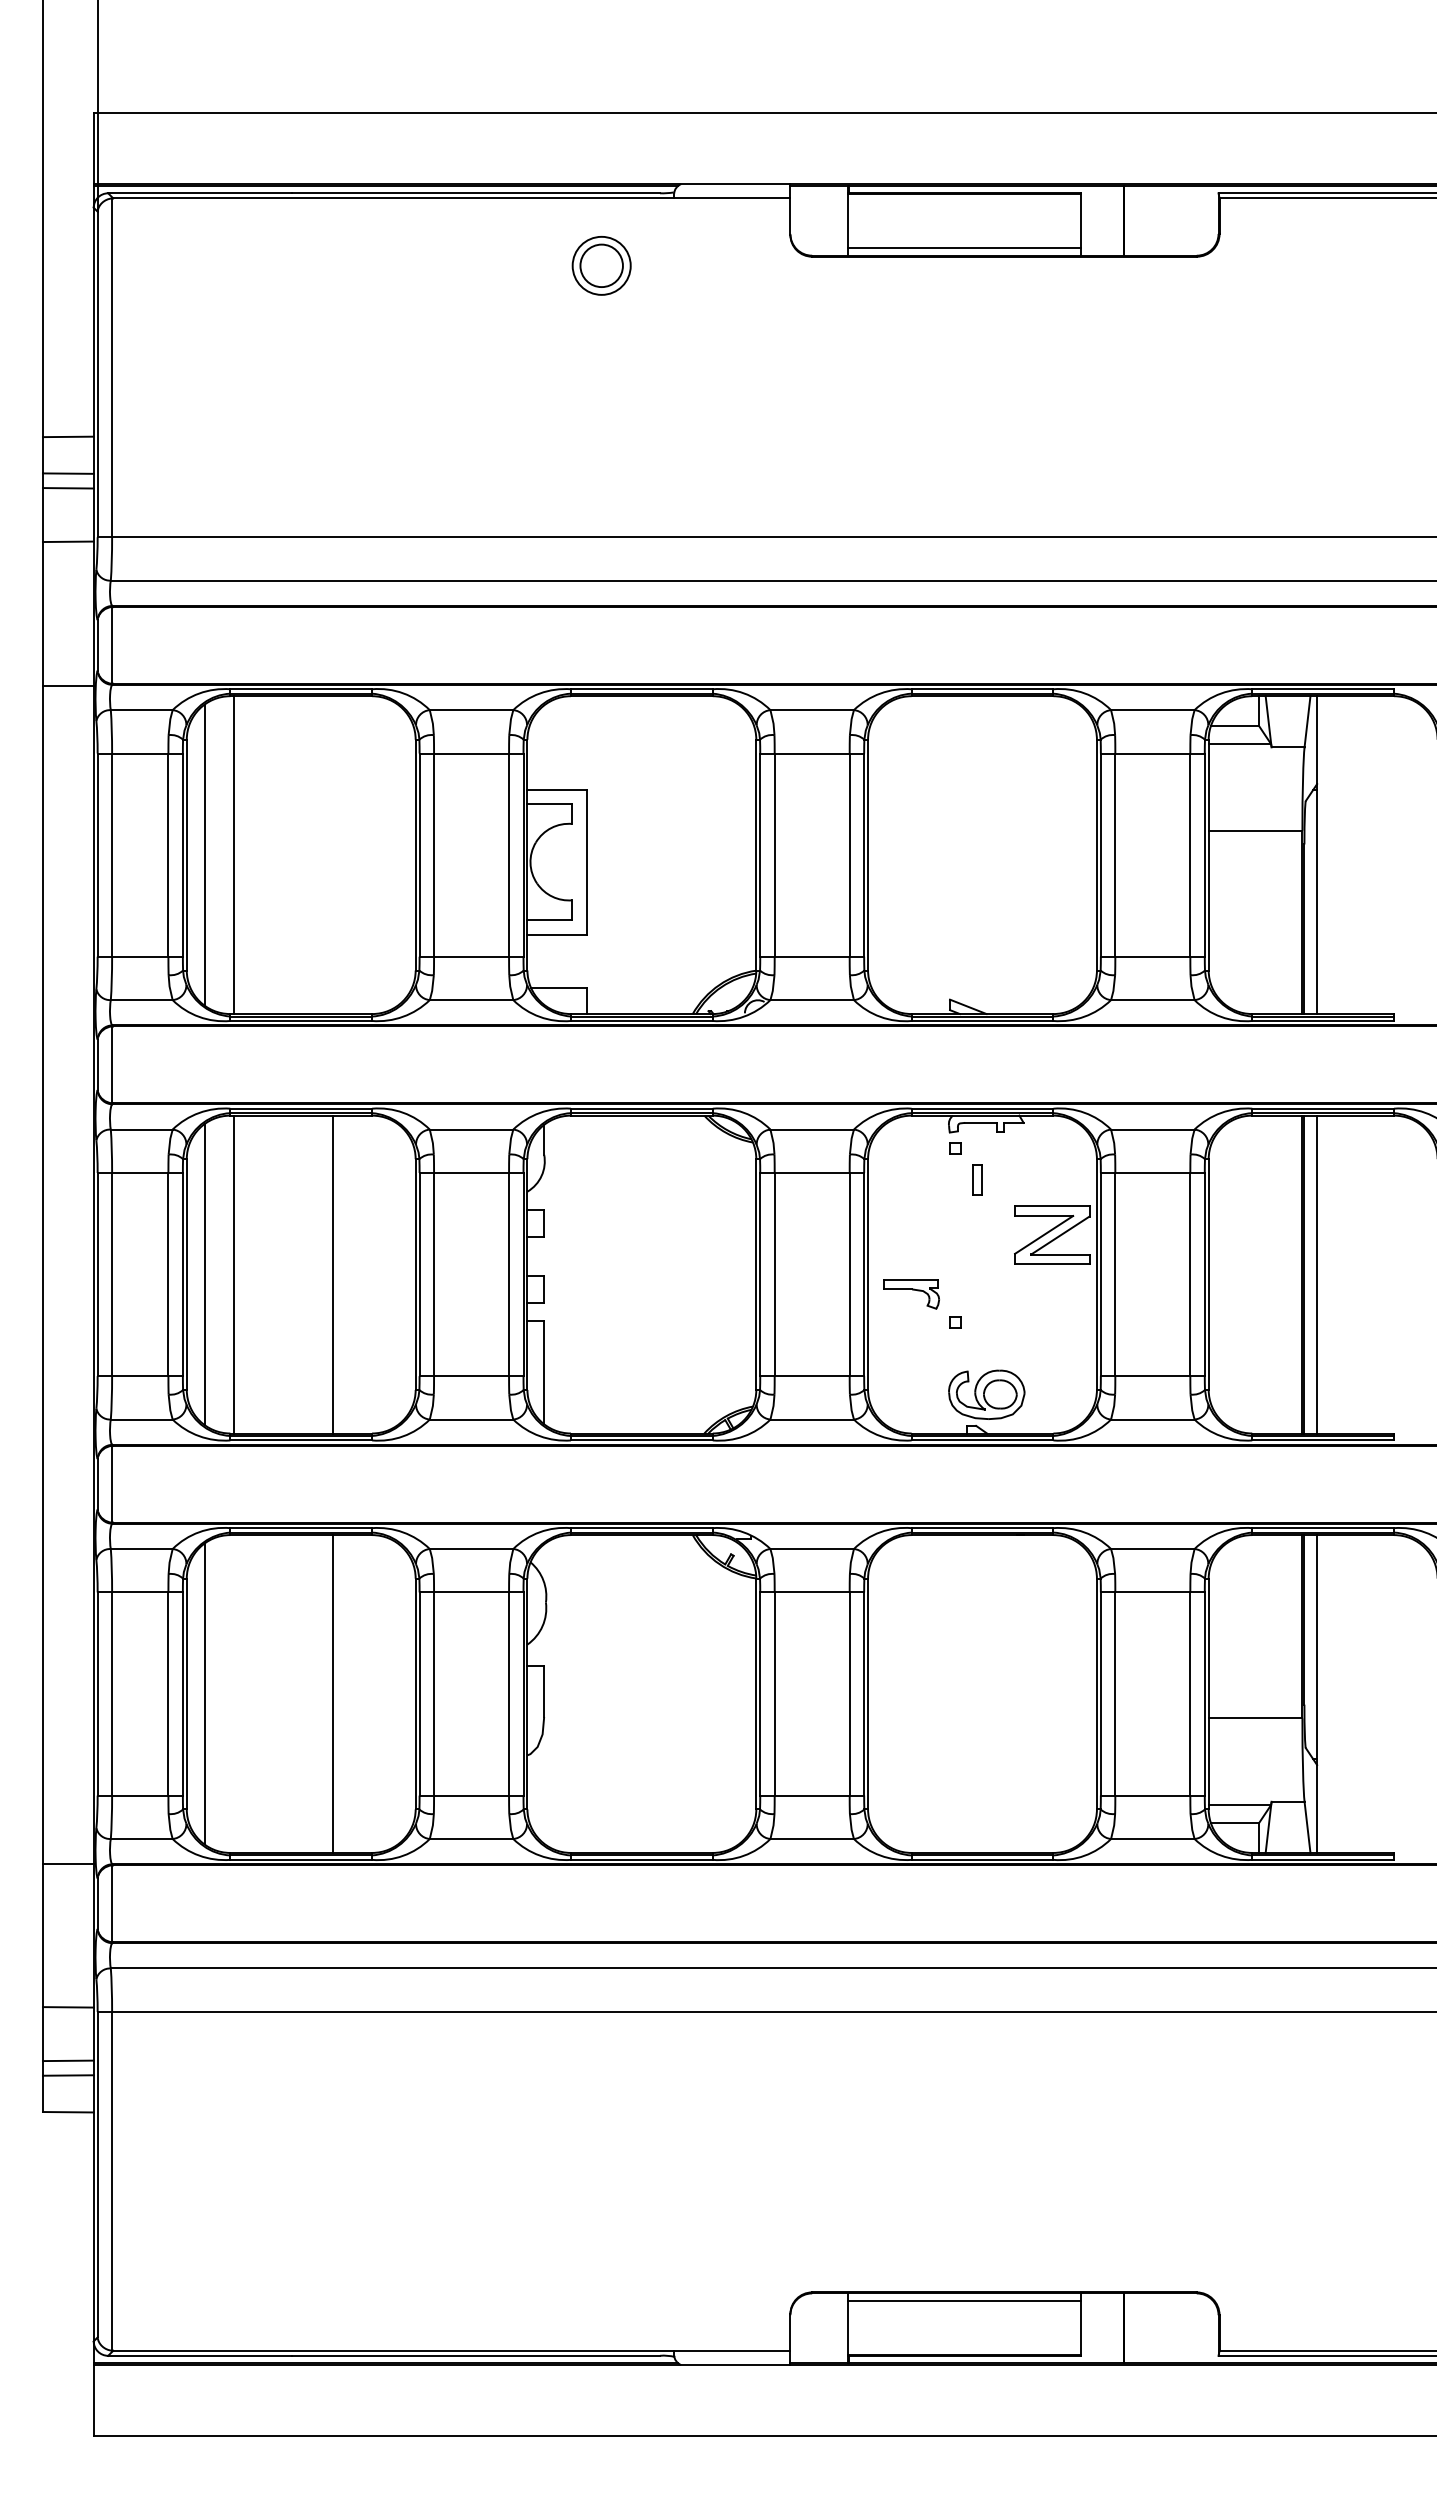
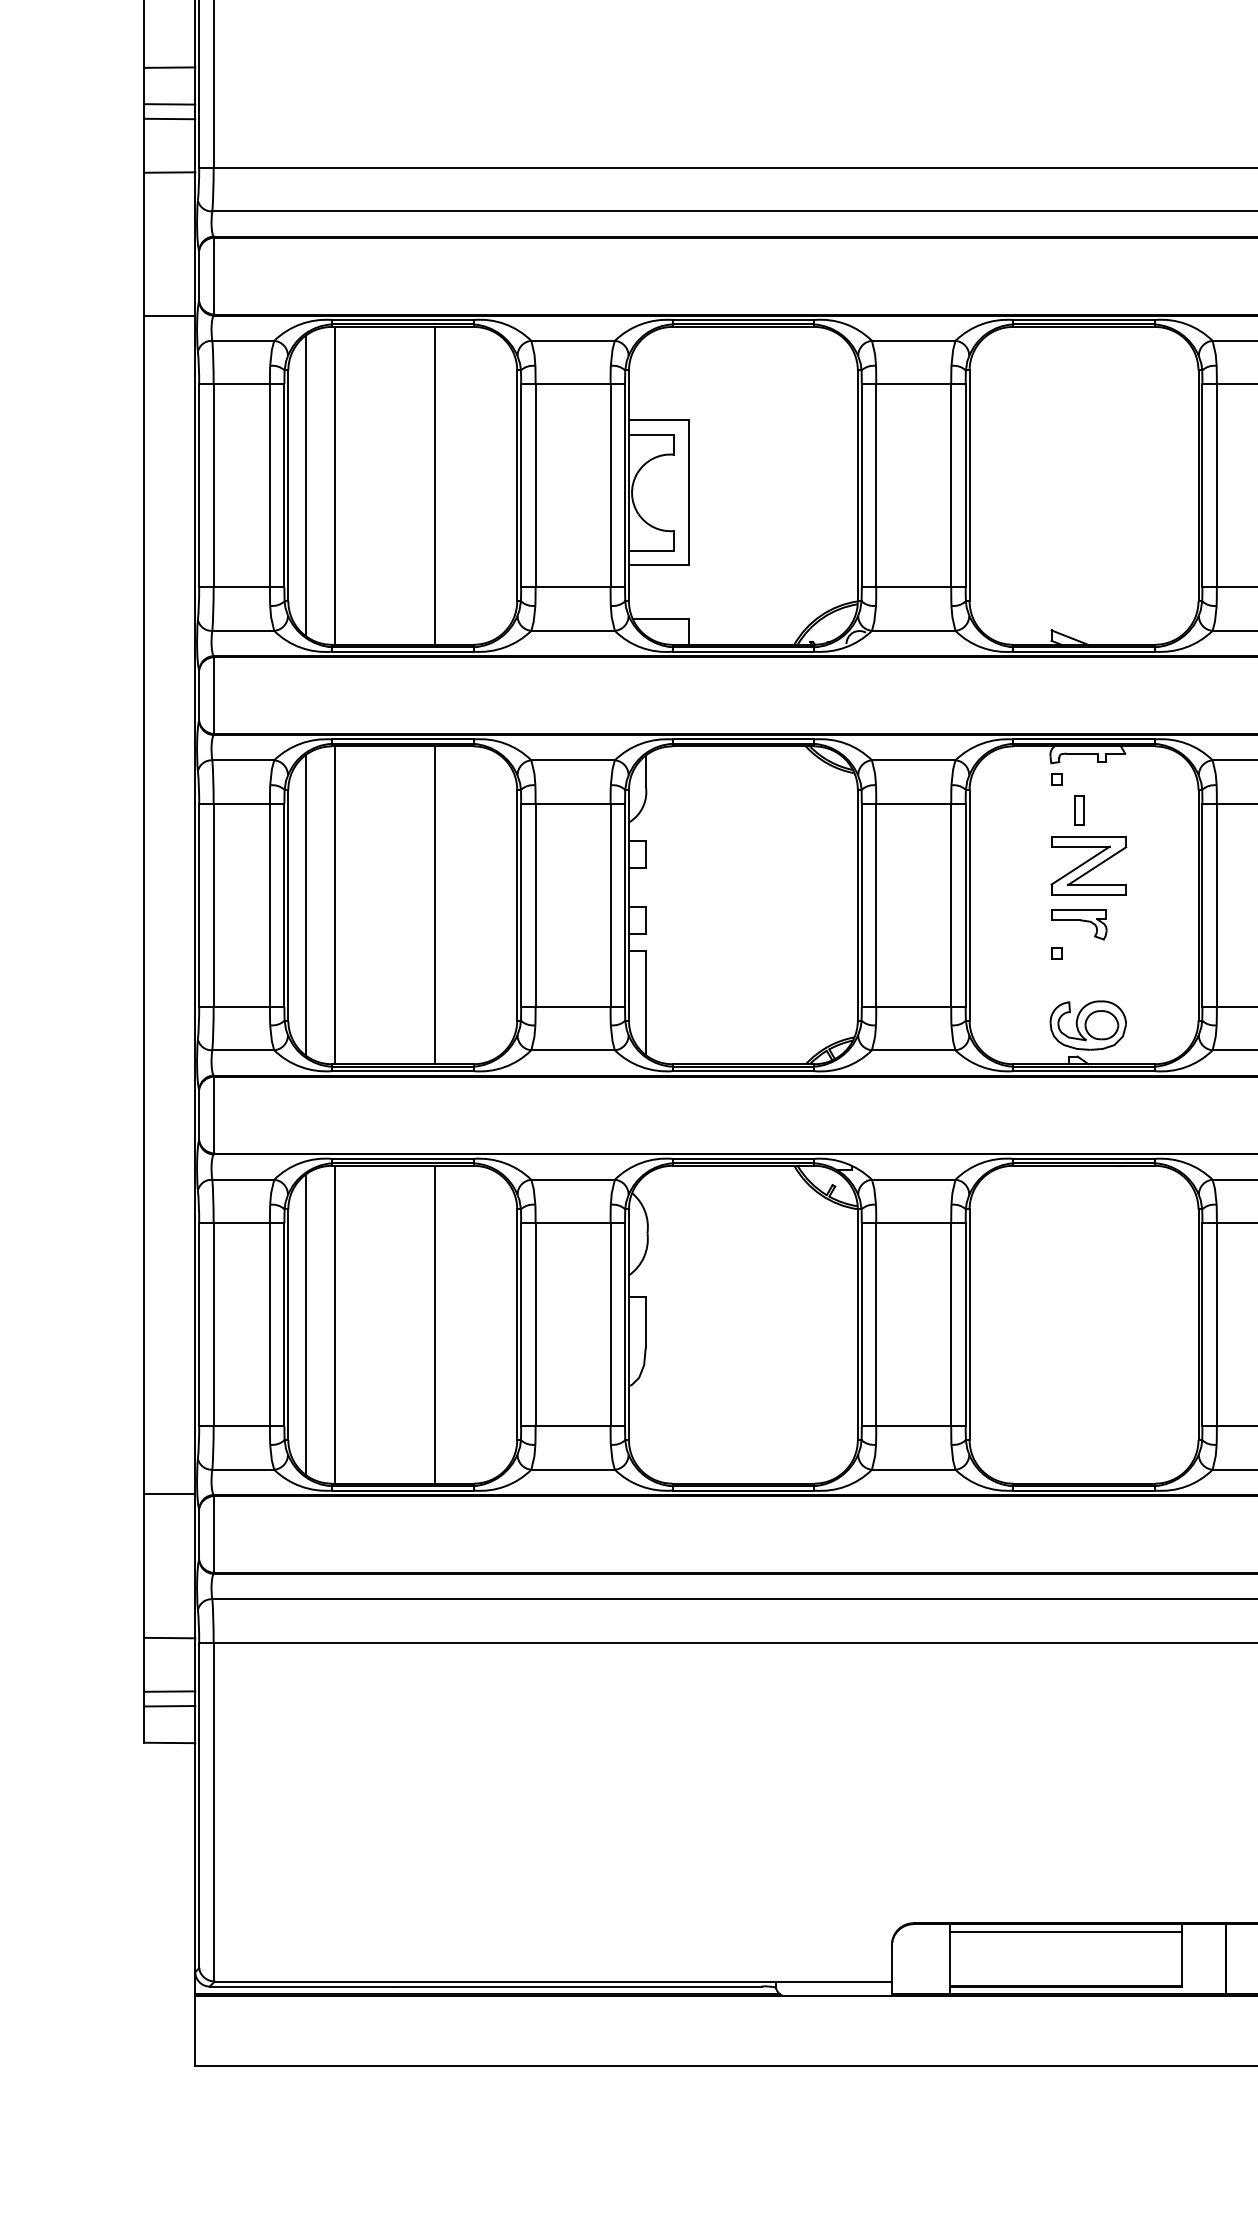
line: (333, 855) -> (435, 486), added
part: (1052, 1234) -> (1089, 865), moved
part: (911, 1294) -> (1079, 925), moved
line: (233, 1693) -> (335, 1324), added

